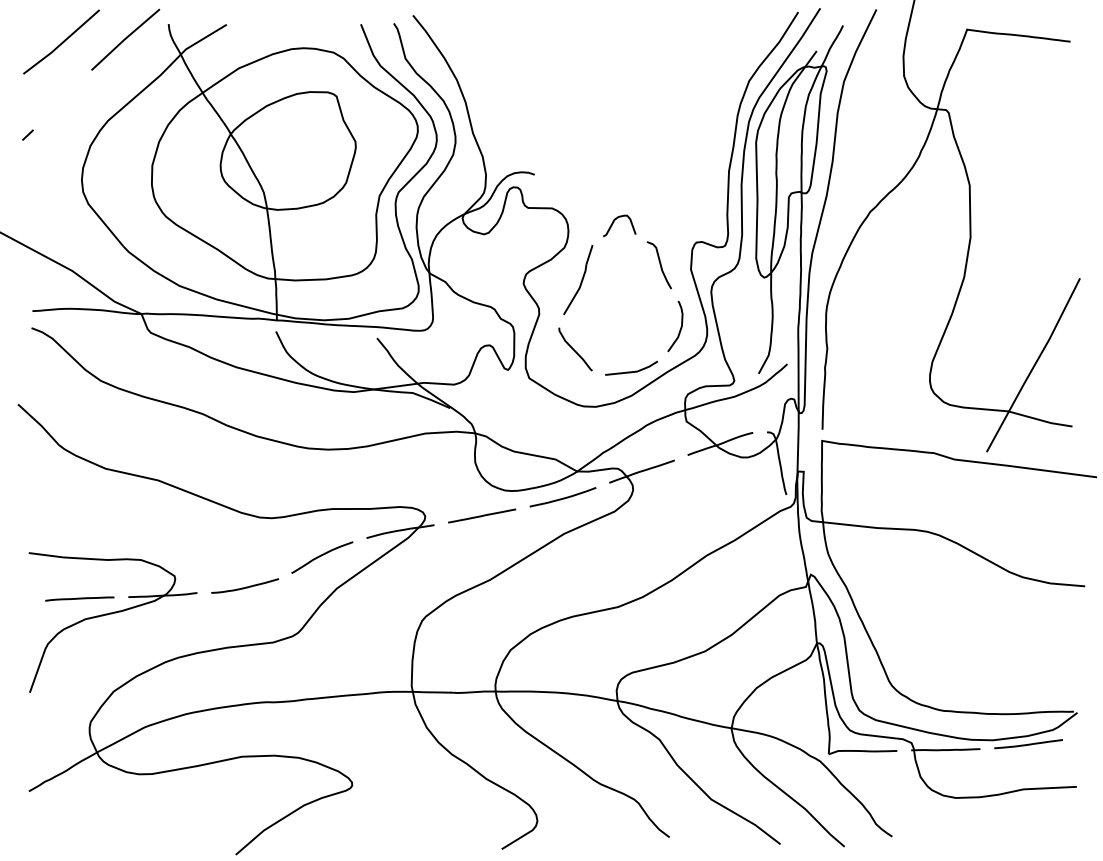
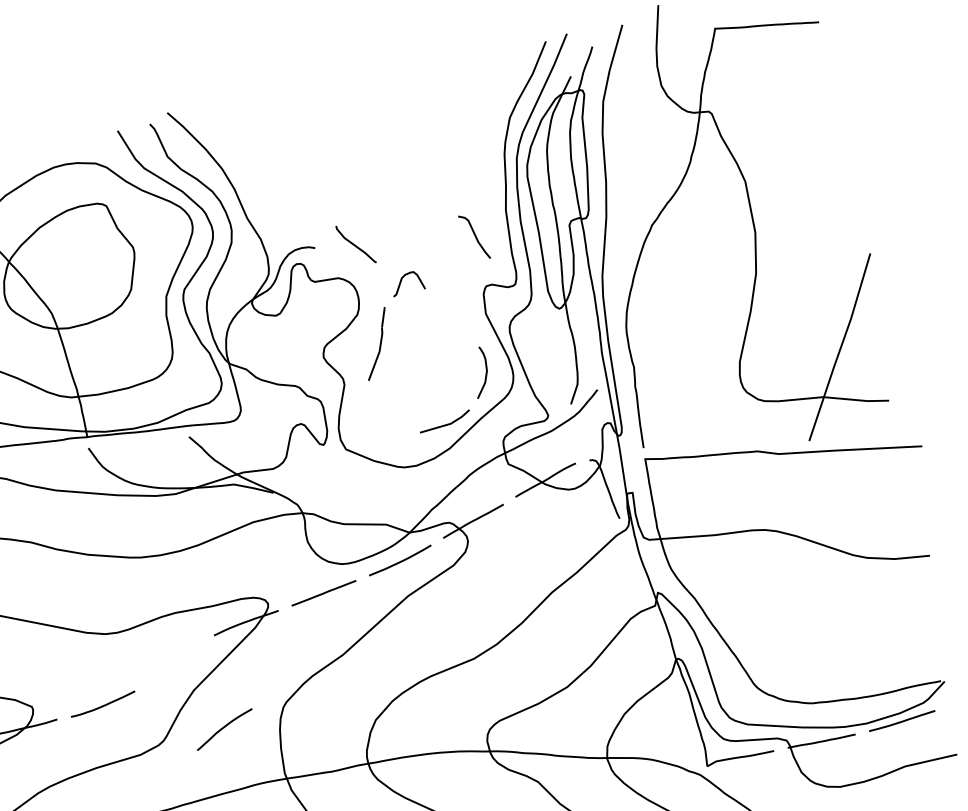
curve: (659, 264) -> (474, 236), moved
curve: (574, 349) -> (355, 244), moved
curve: (321, 556) -> (223, 728), moved

